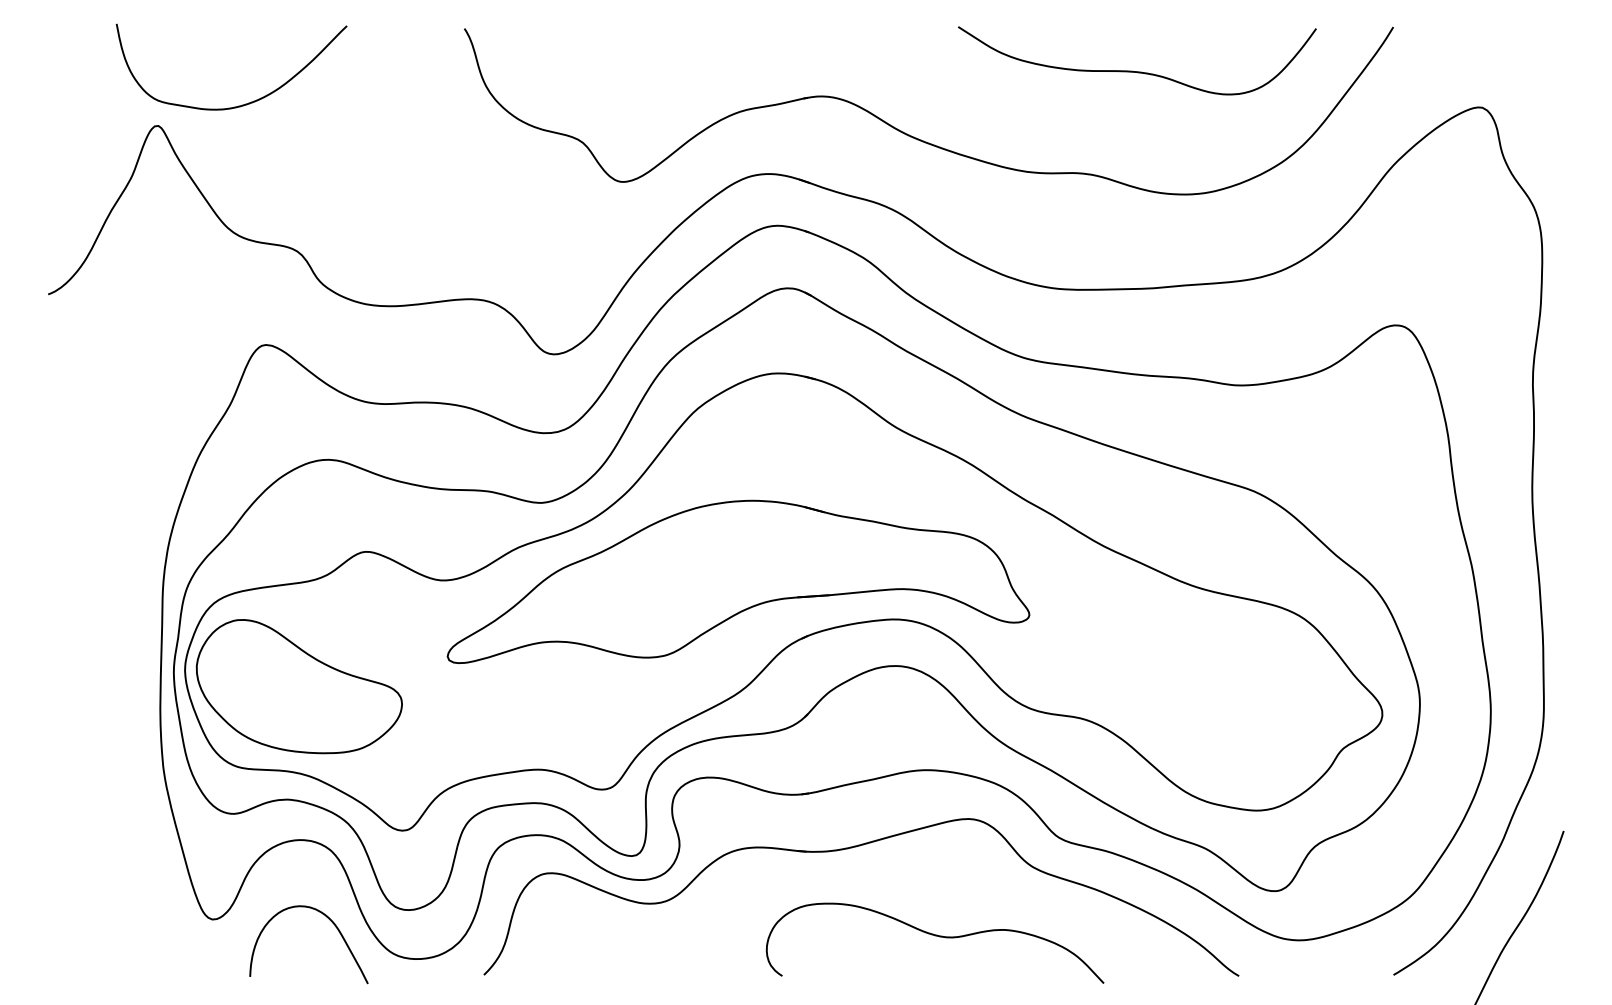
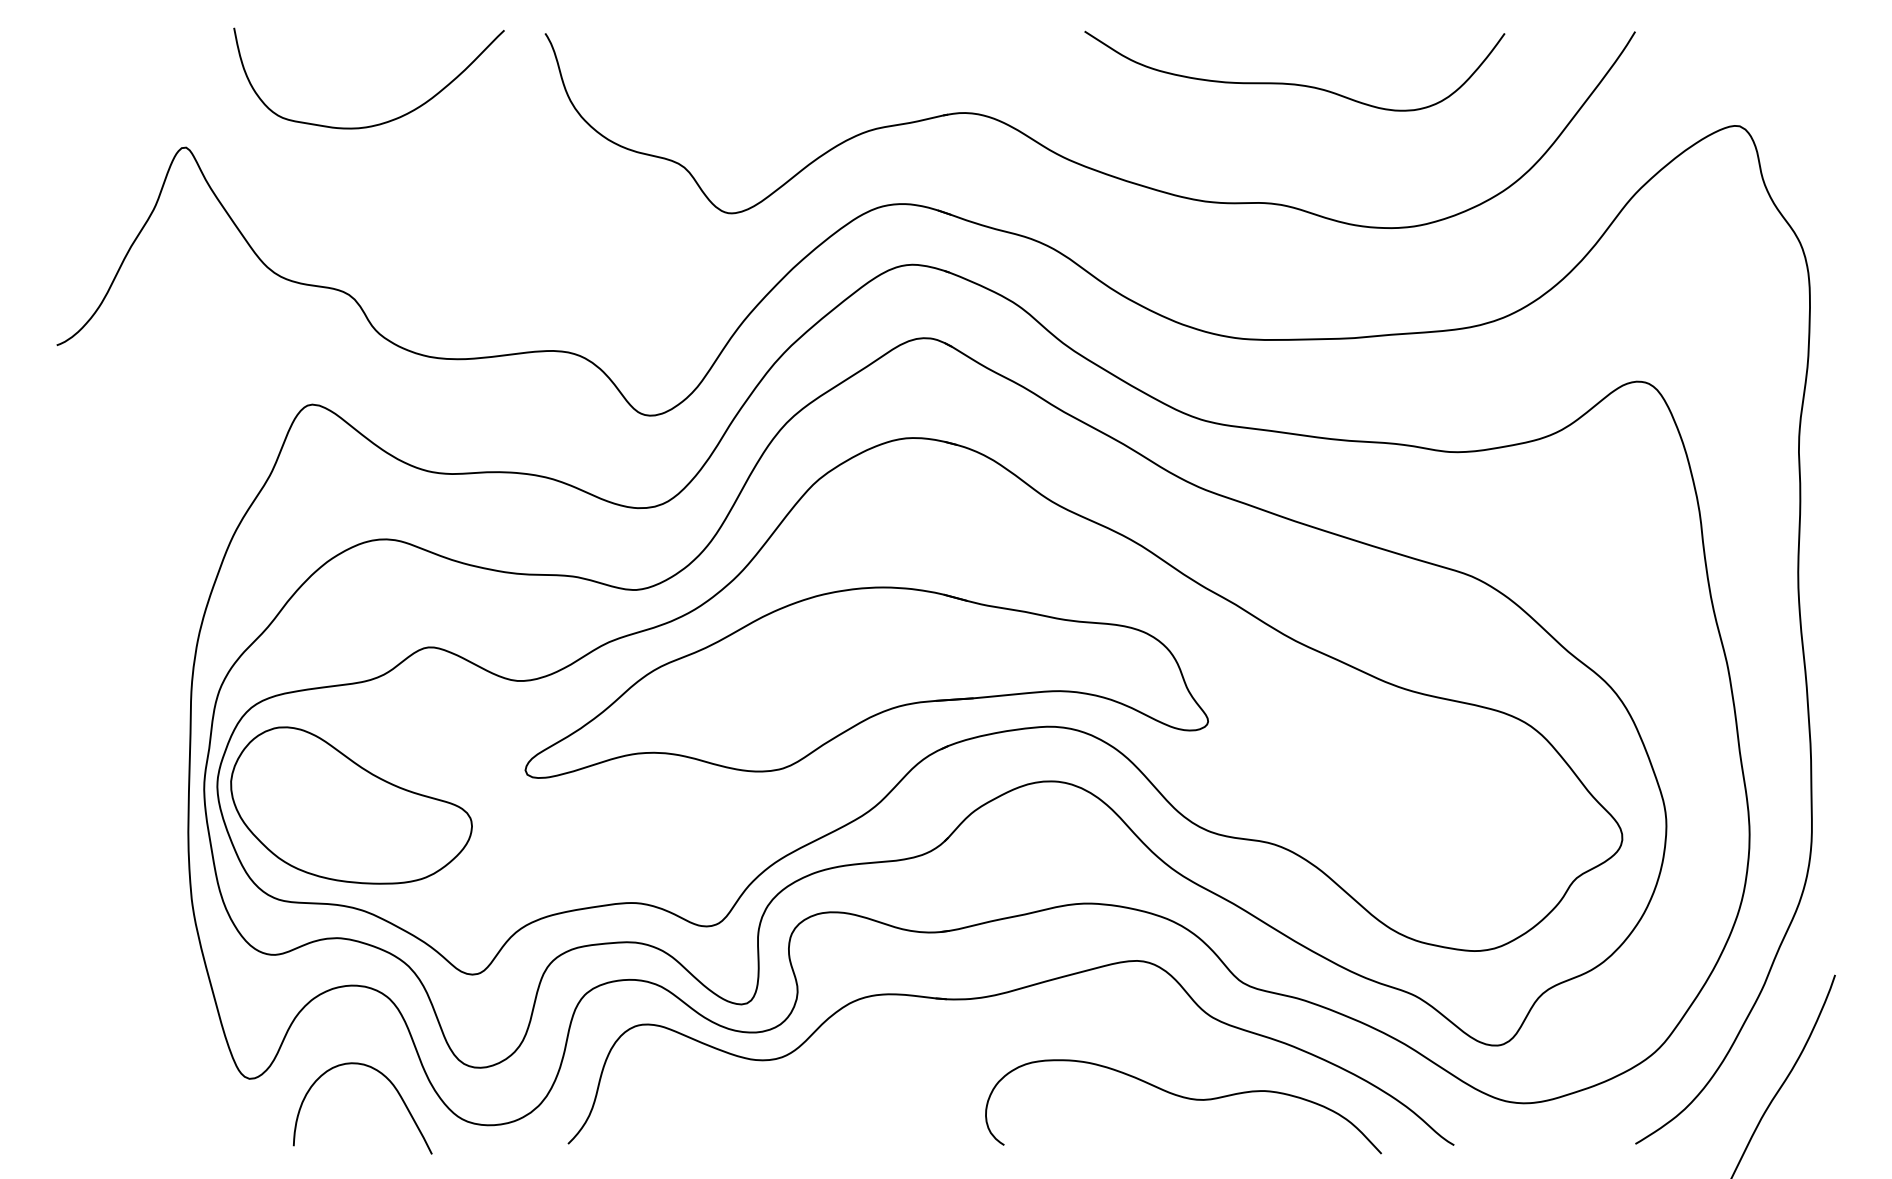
curve: (1137, 71) -> (1294, 83), moved
curve: (239, 105) -> (378, 123), moved
curve: (935, 936) -> (1183, 1098), moved

